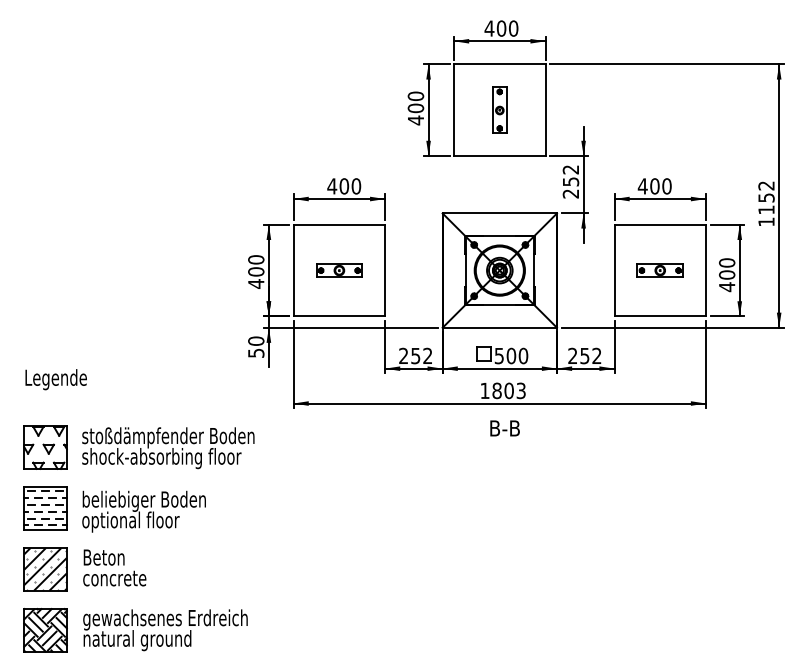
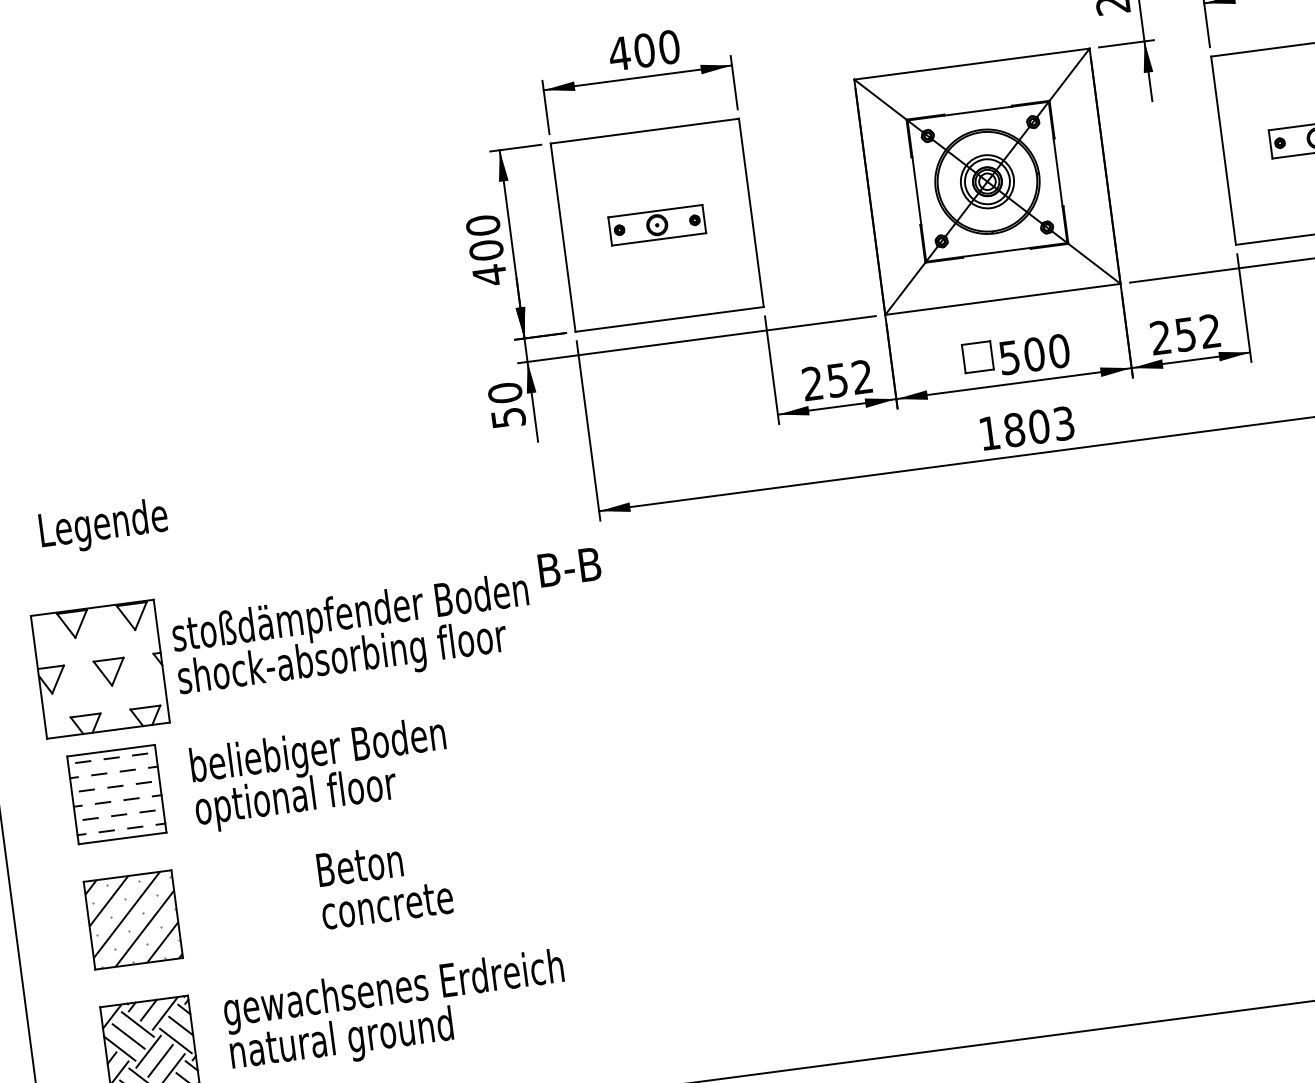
text: (504, 428) -> (568, 567), moved
part: (45, 447) -> (100, 668), size x1.4
text: (114, 567) -> (383, 882), moved

